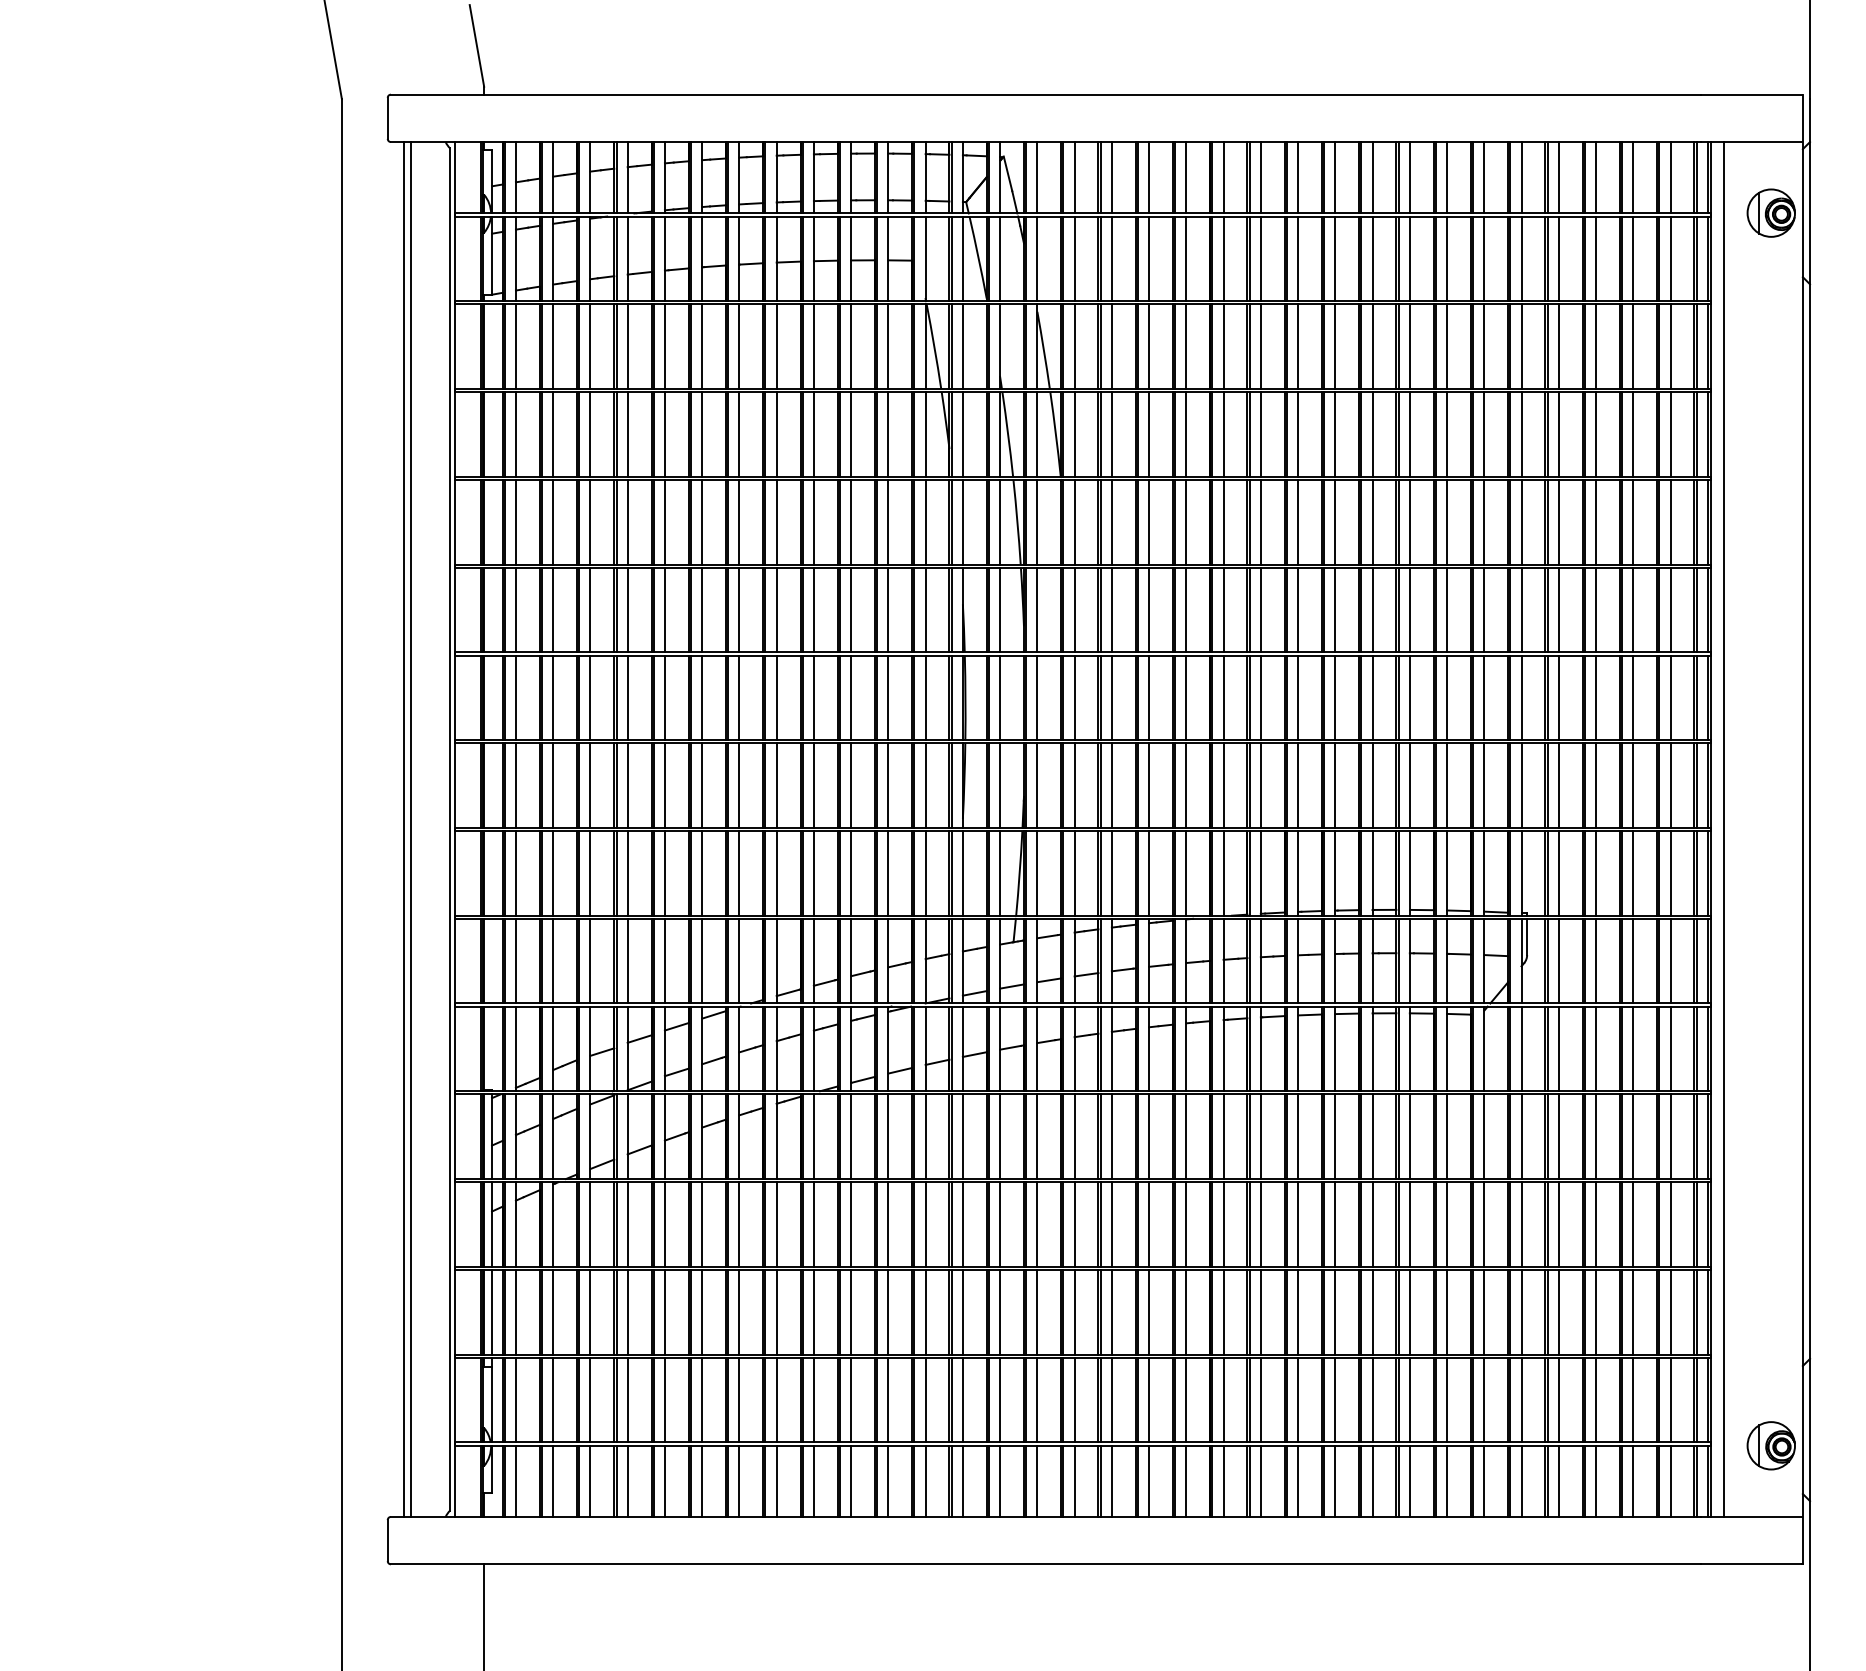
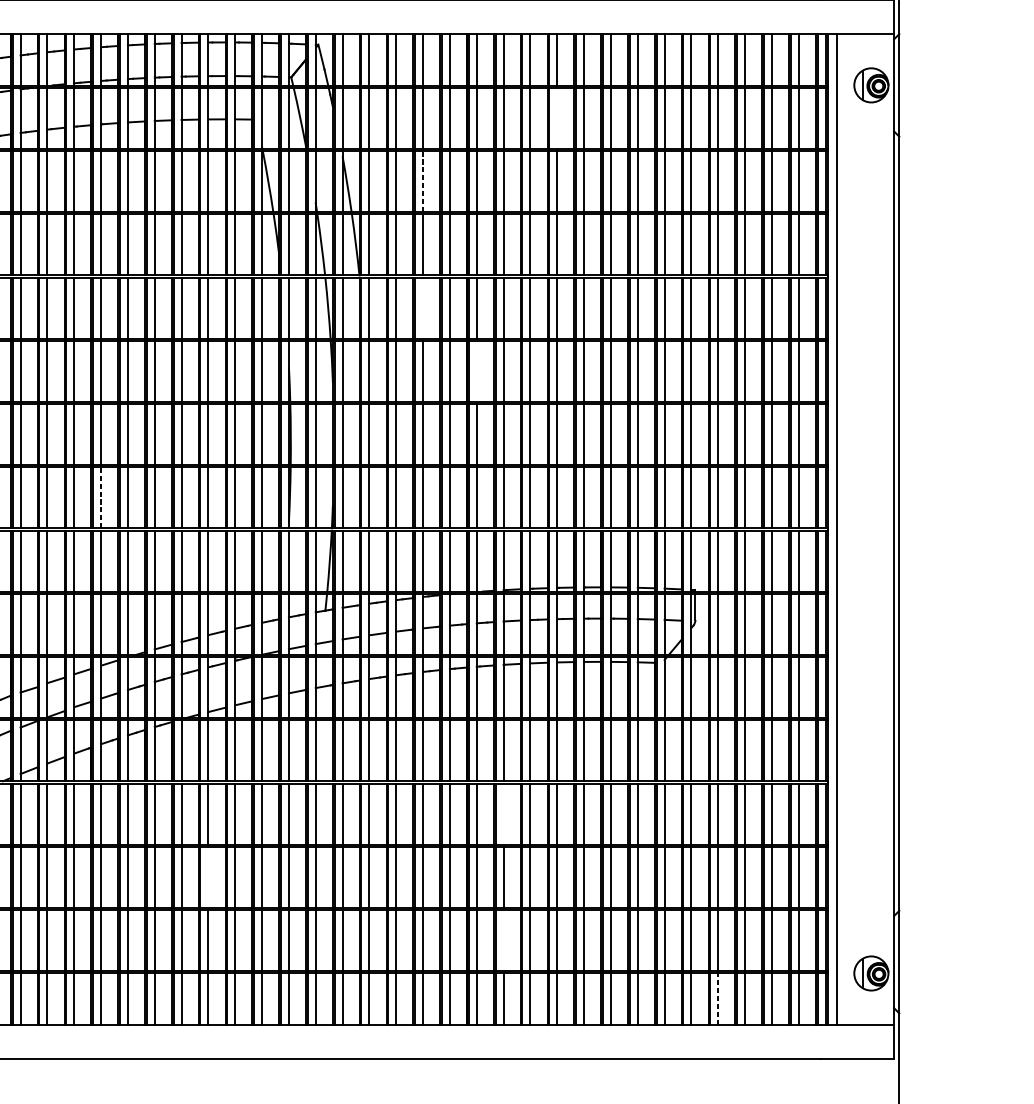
line: (1335, 258) -> (557, 118), removed
line: (1149, 346) -> (423, 181), solid -> dashed
line: (1149, 521) -> (423, 307), removed
line: (1223, 609) -> (476, 370), removed
line: (702, 785) -> (101, 497), solid -> dashed
line: (1260, 1224) -> (503, 814), removed
line: (851, 1312) -> (208, 877), removed
line: (1260, 1399) -> (503, 940), removed
line: (1558, 1481) -> (718, 999), solid -> dashed

